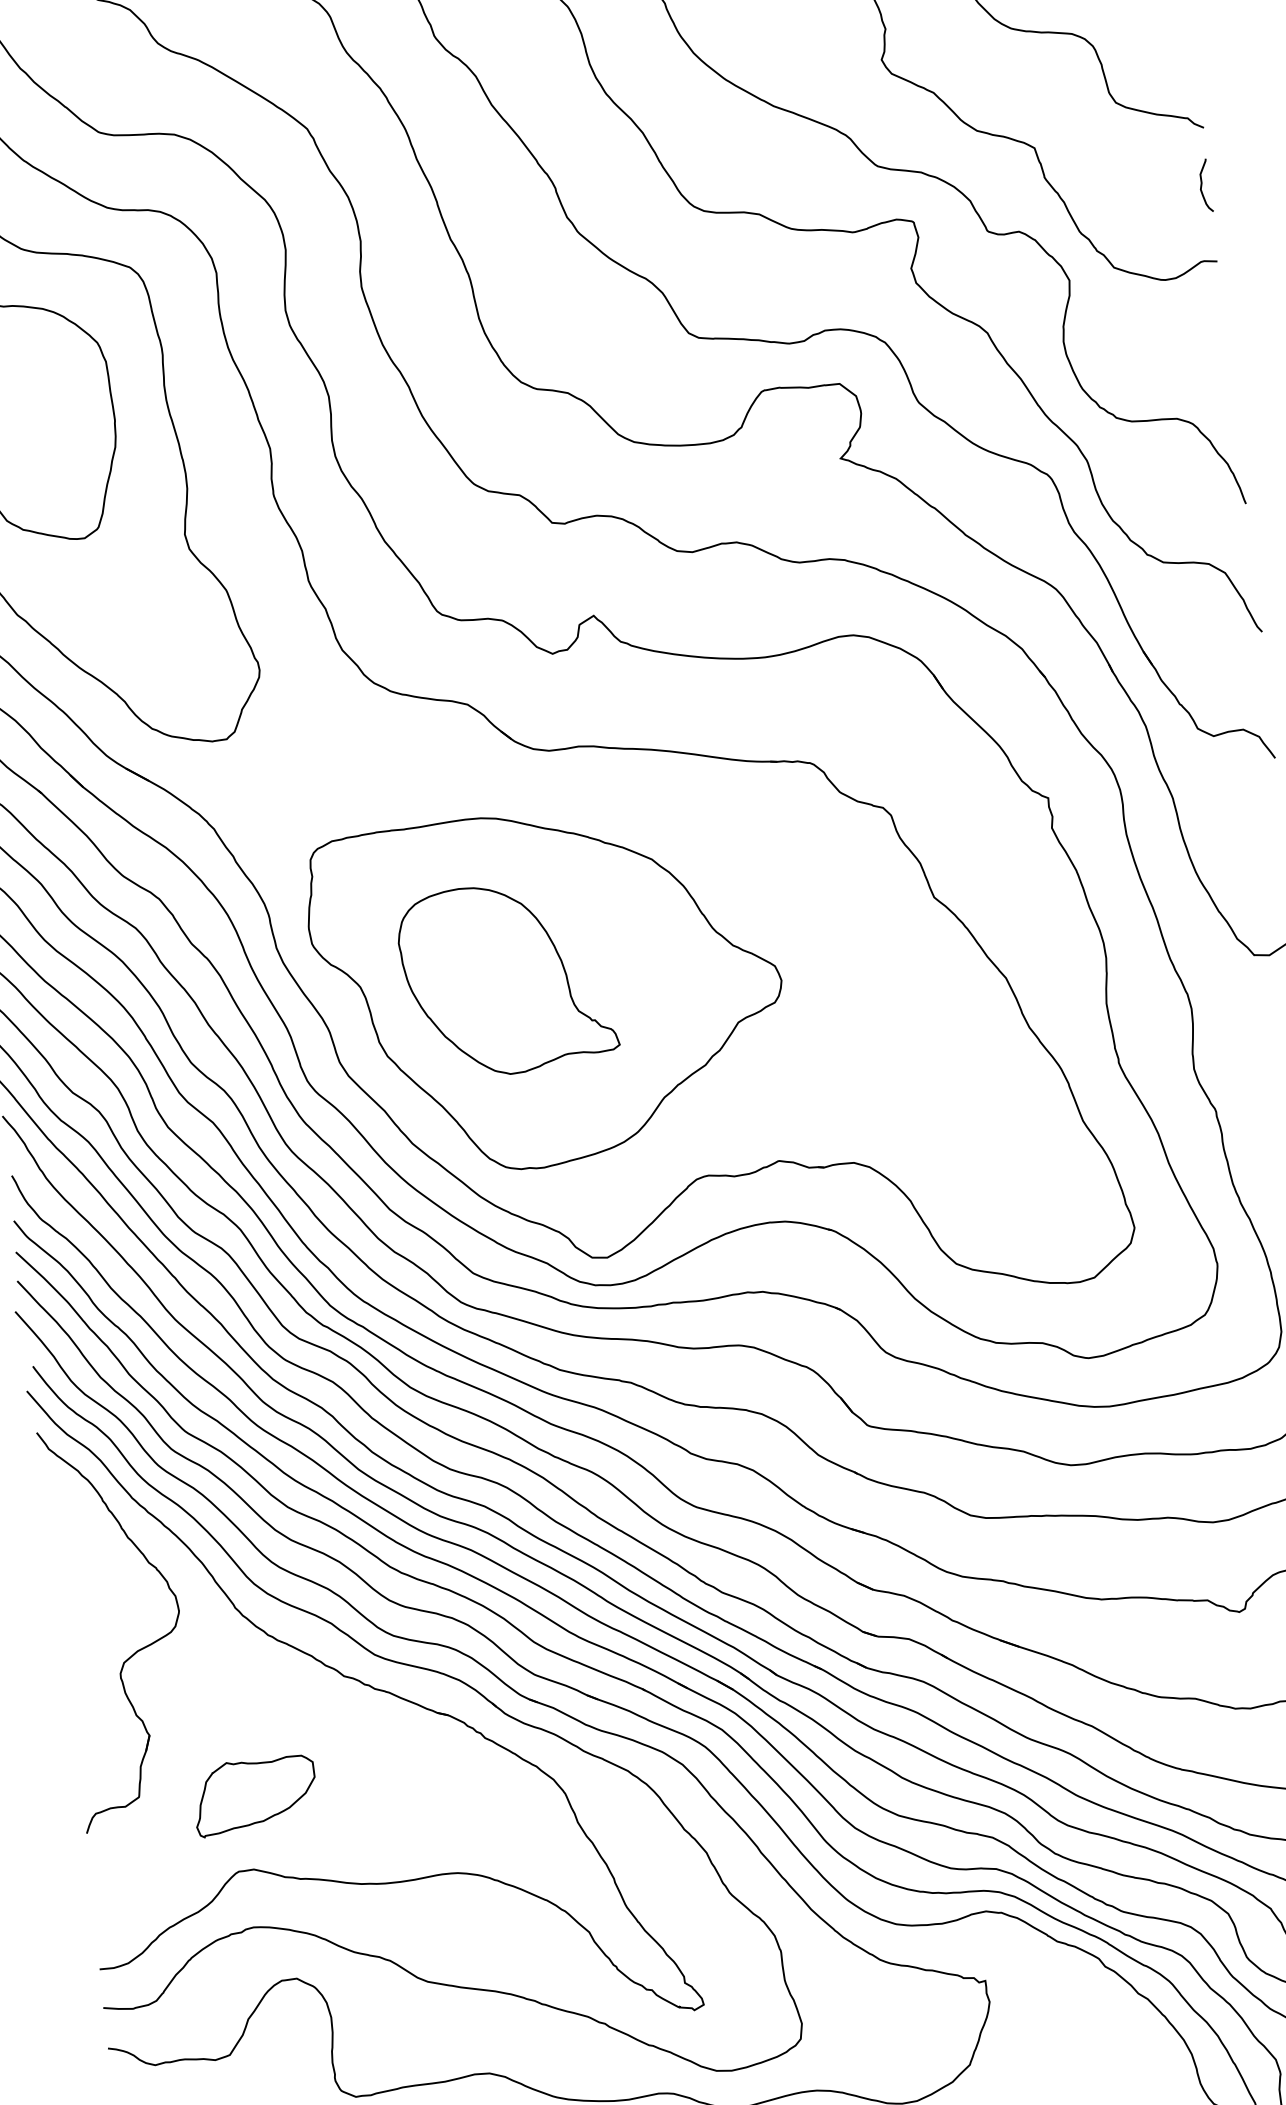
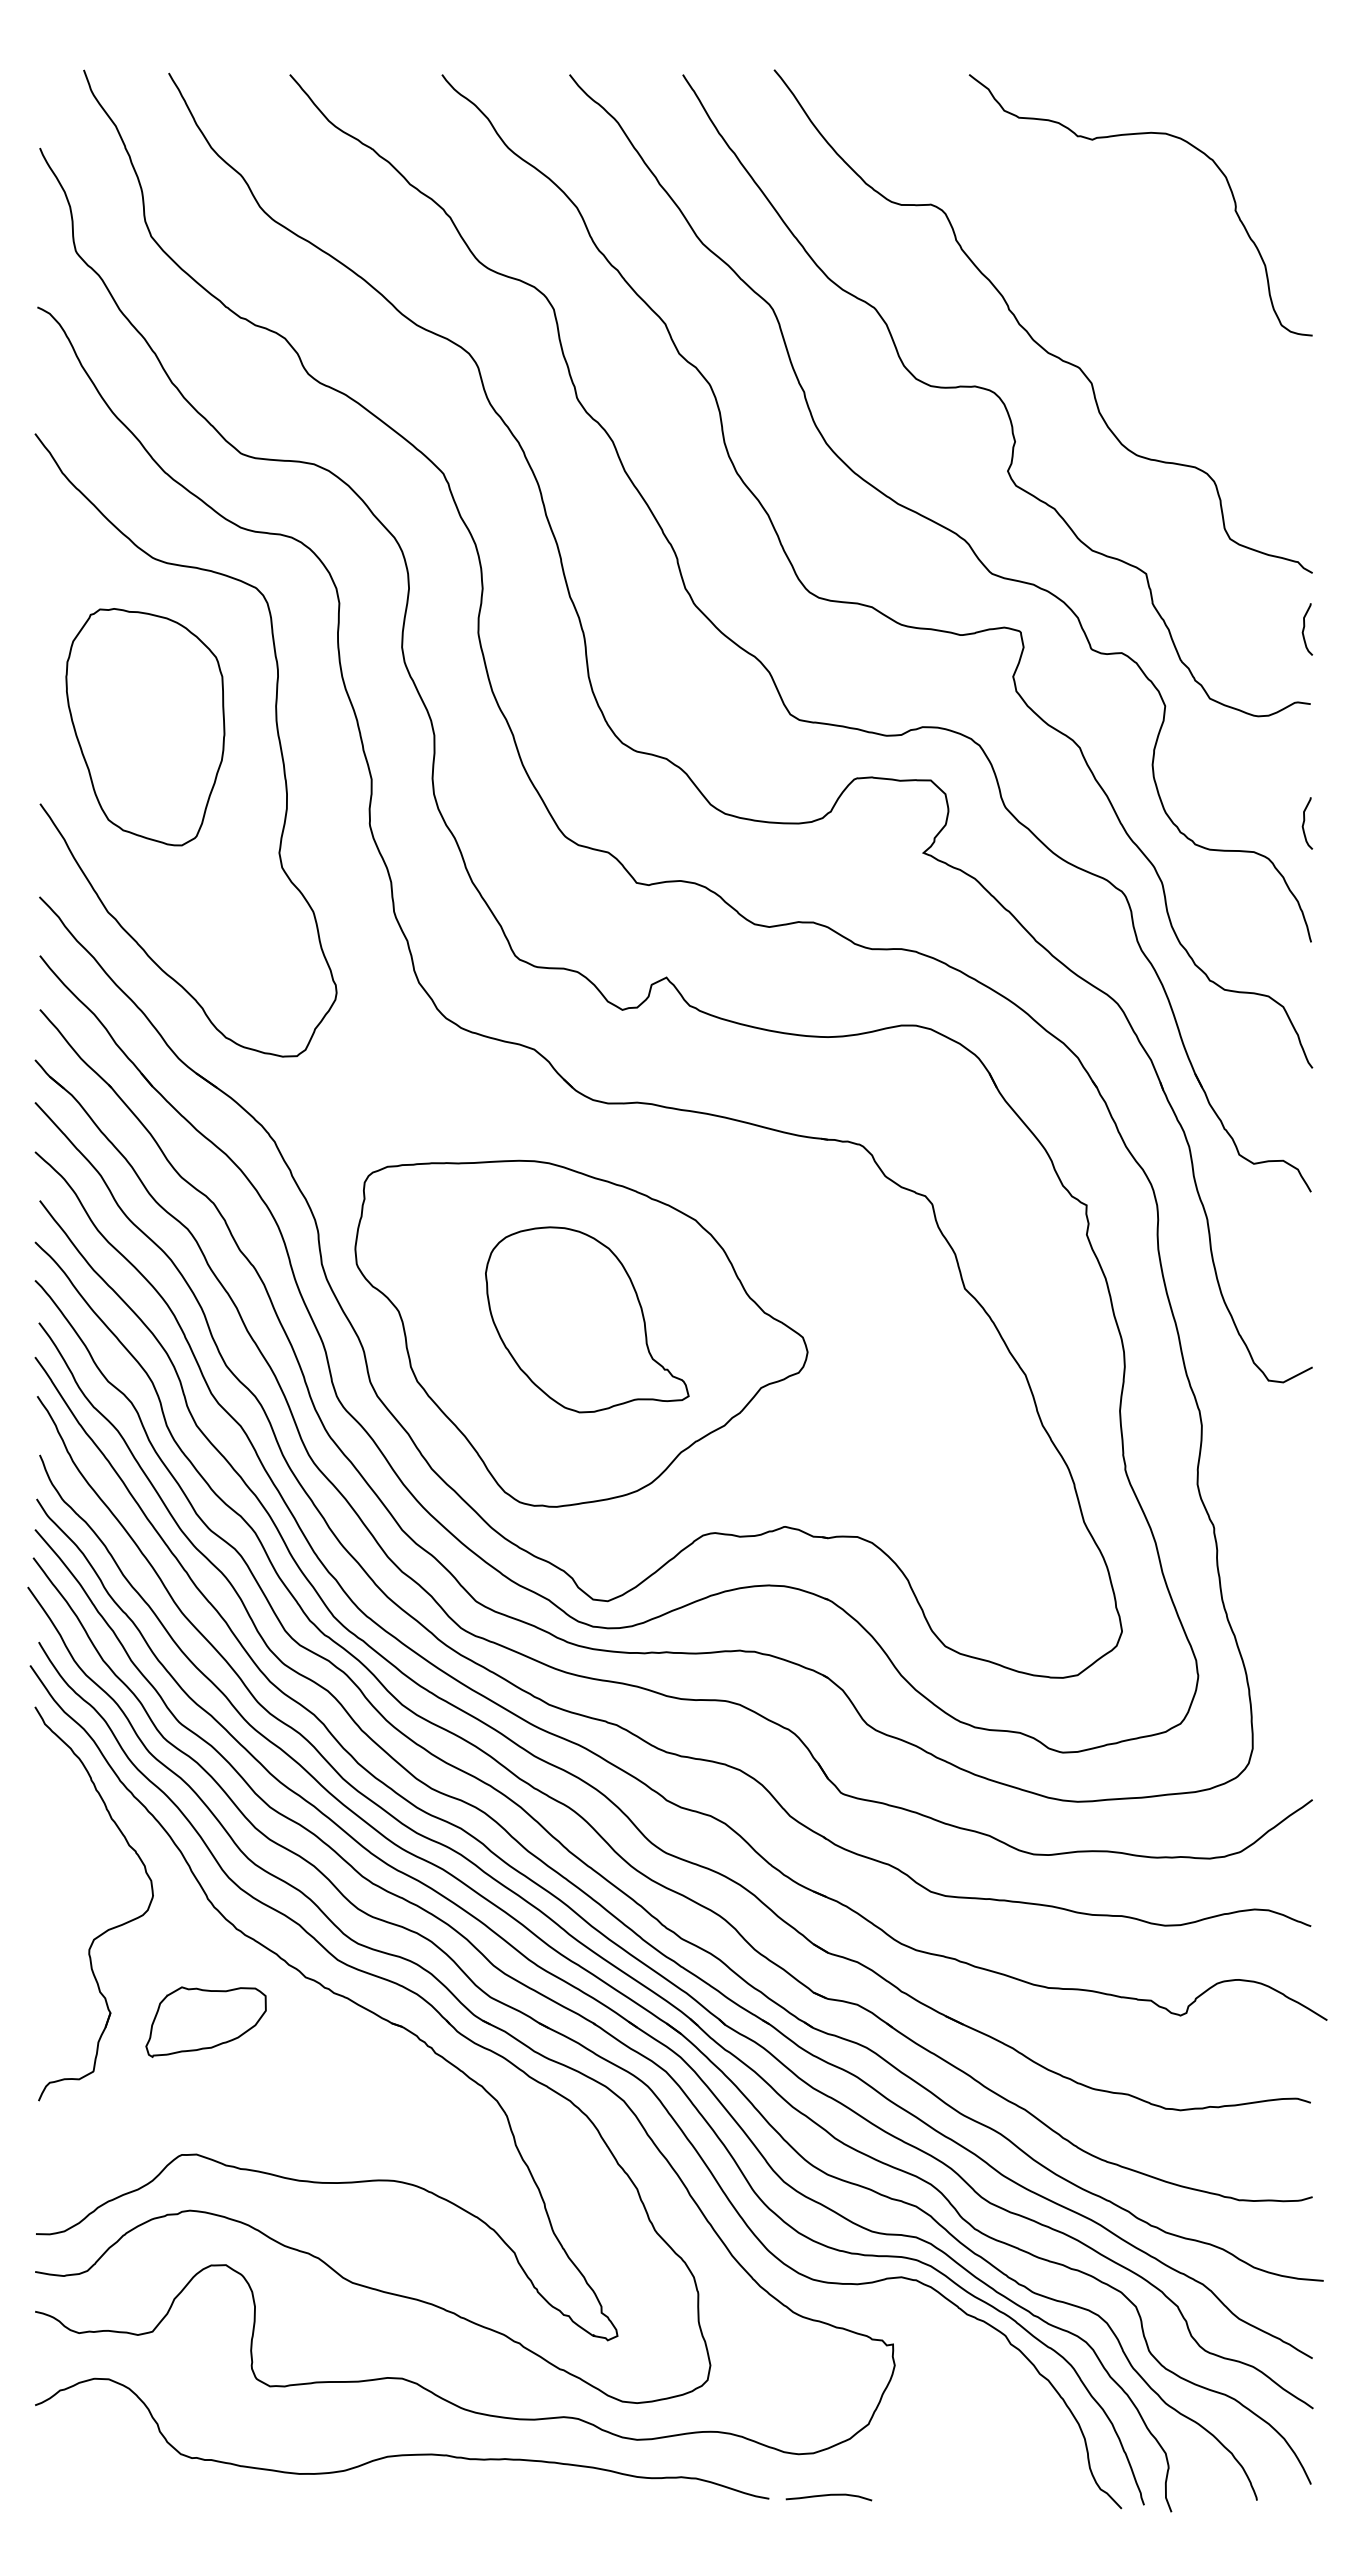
curve: (1225, 383) -> (1304, 823), added
part: (507, 978) -> (587, 1319), moved
part: (254, 1795) -> (205, 2021), moved

